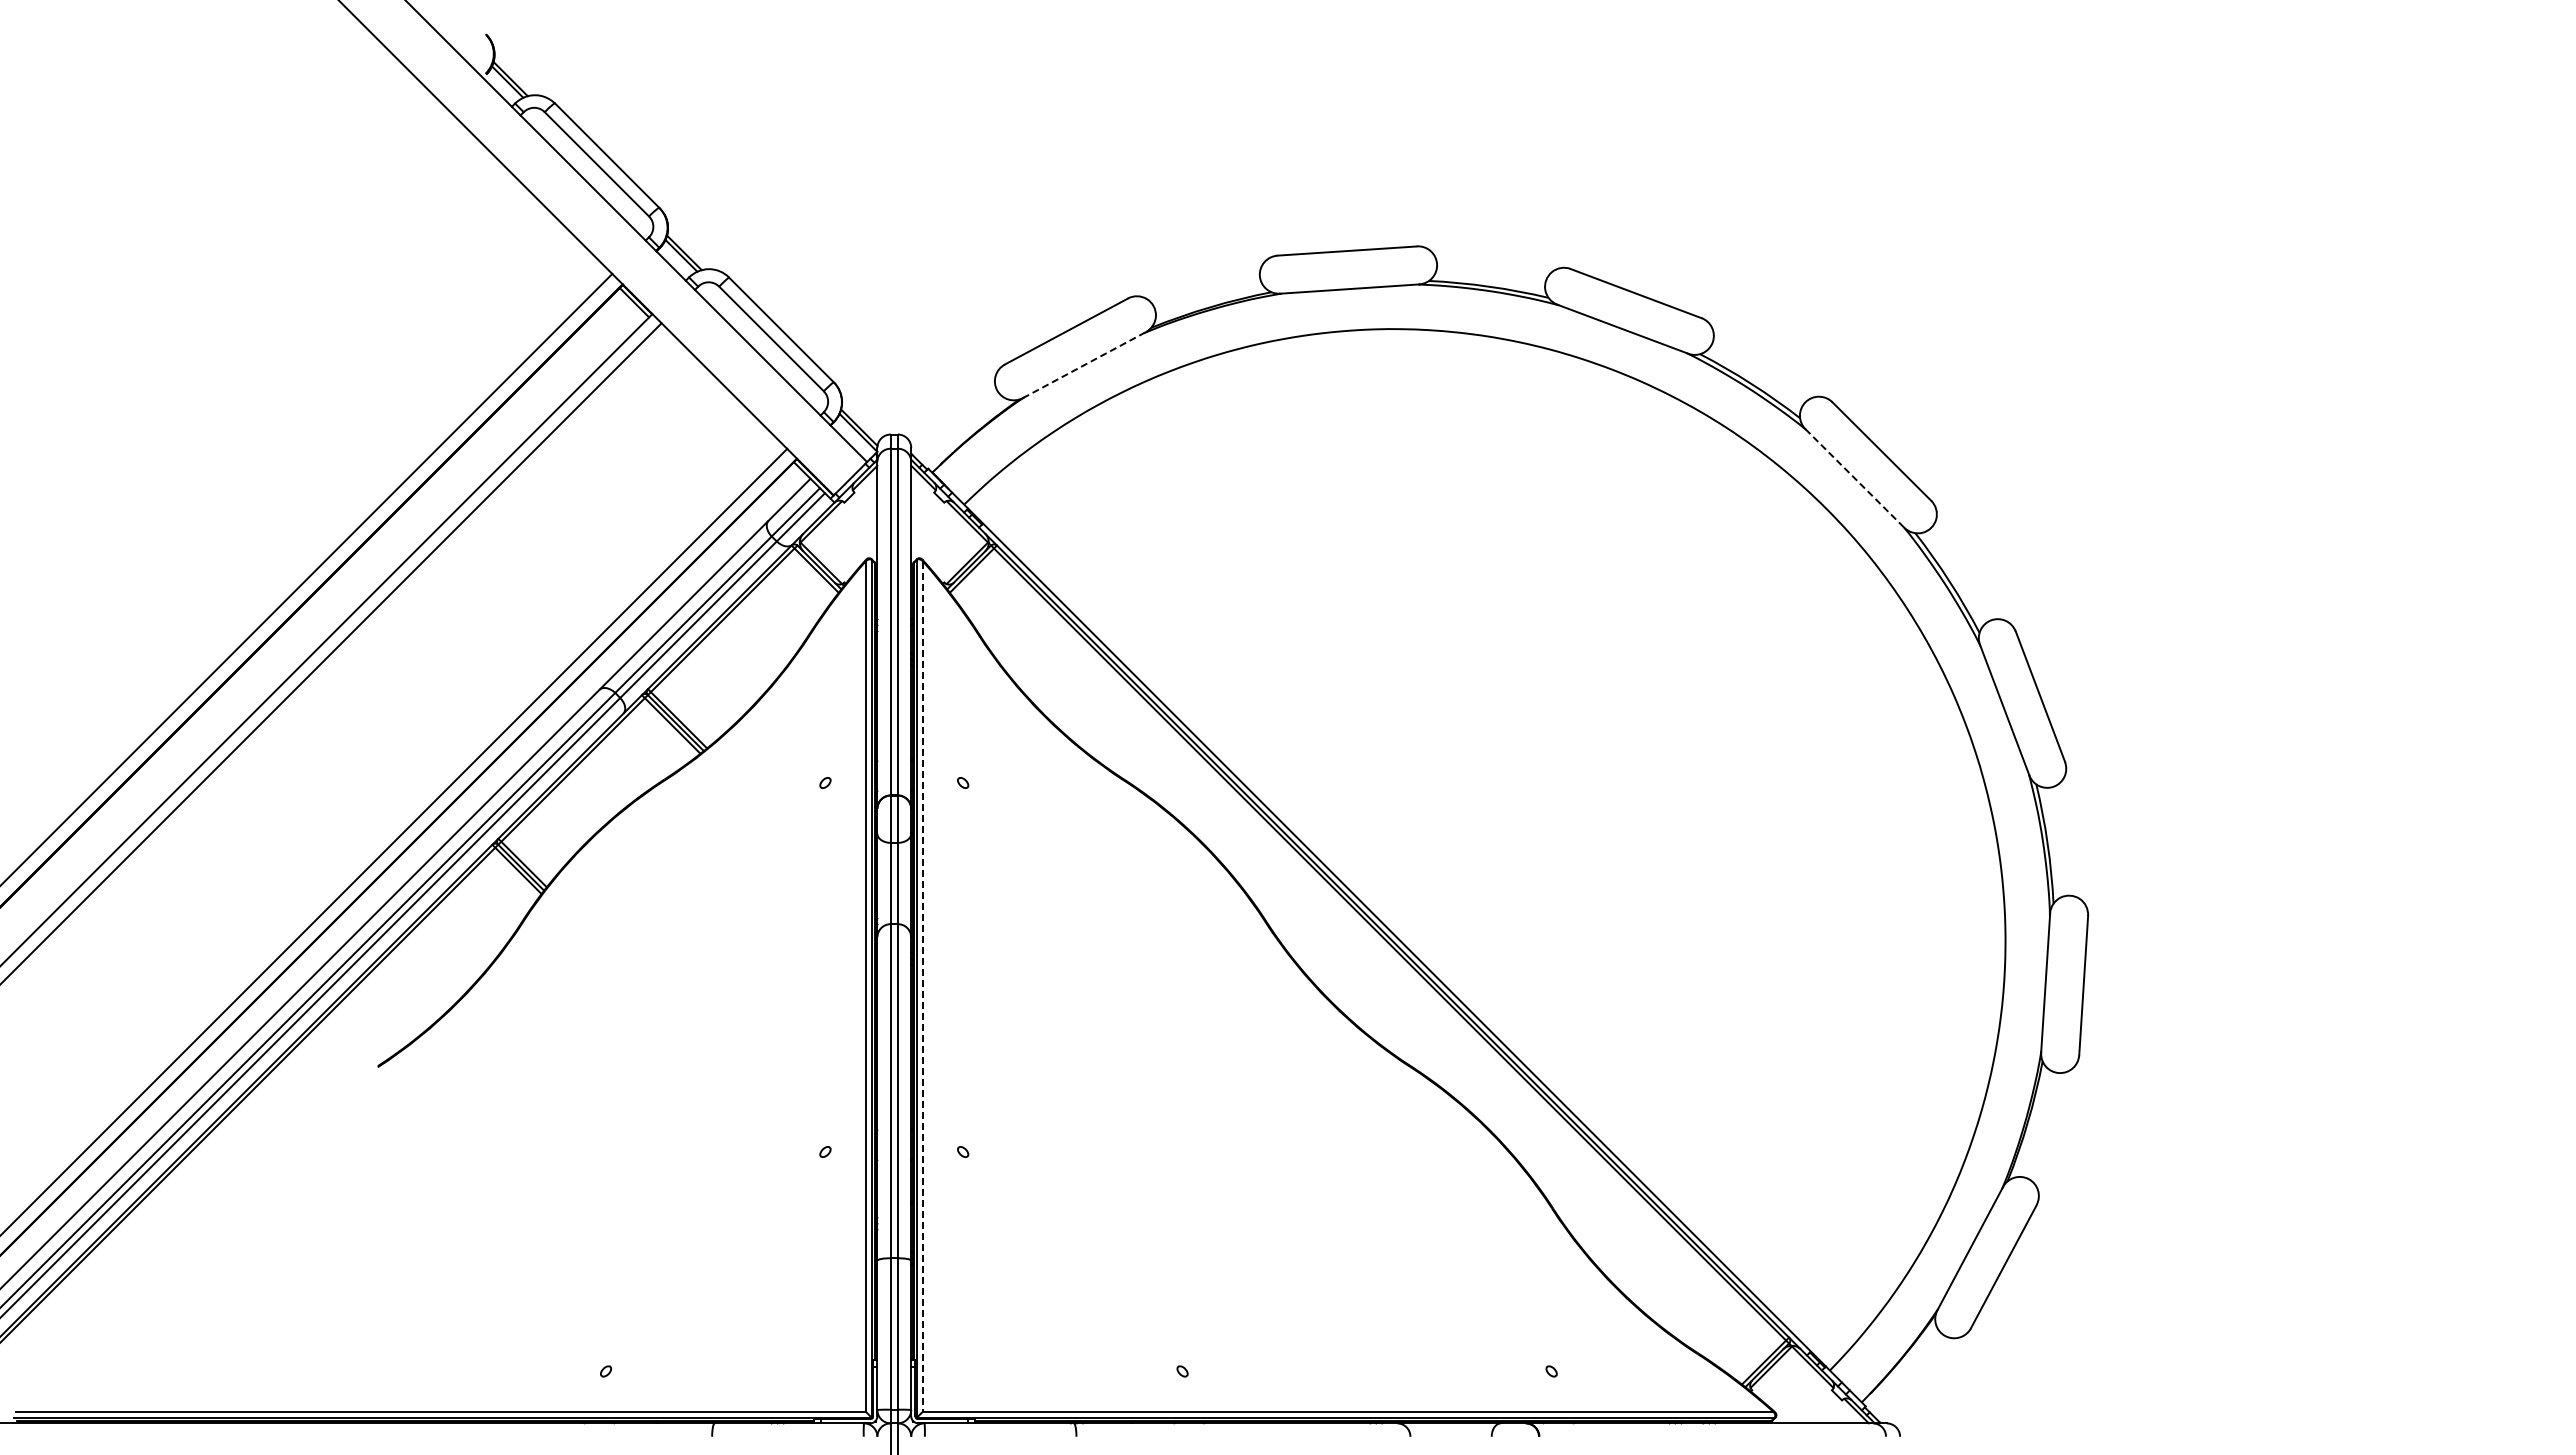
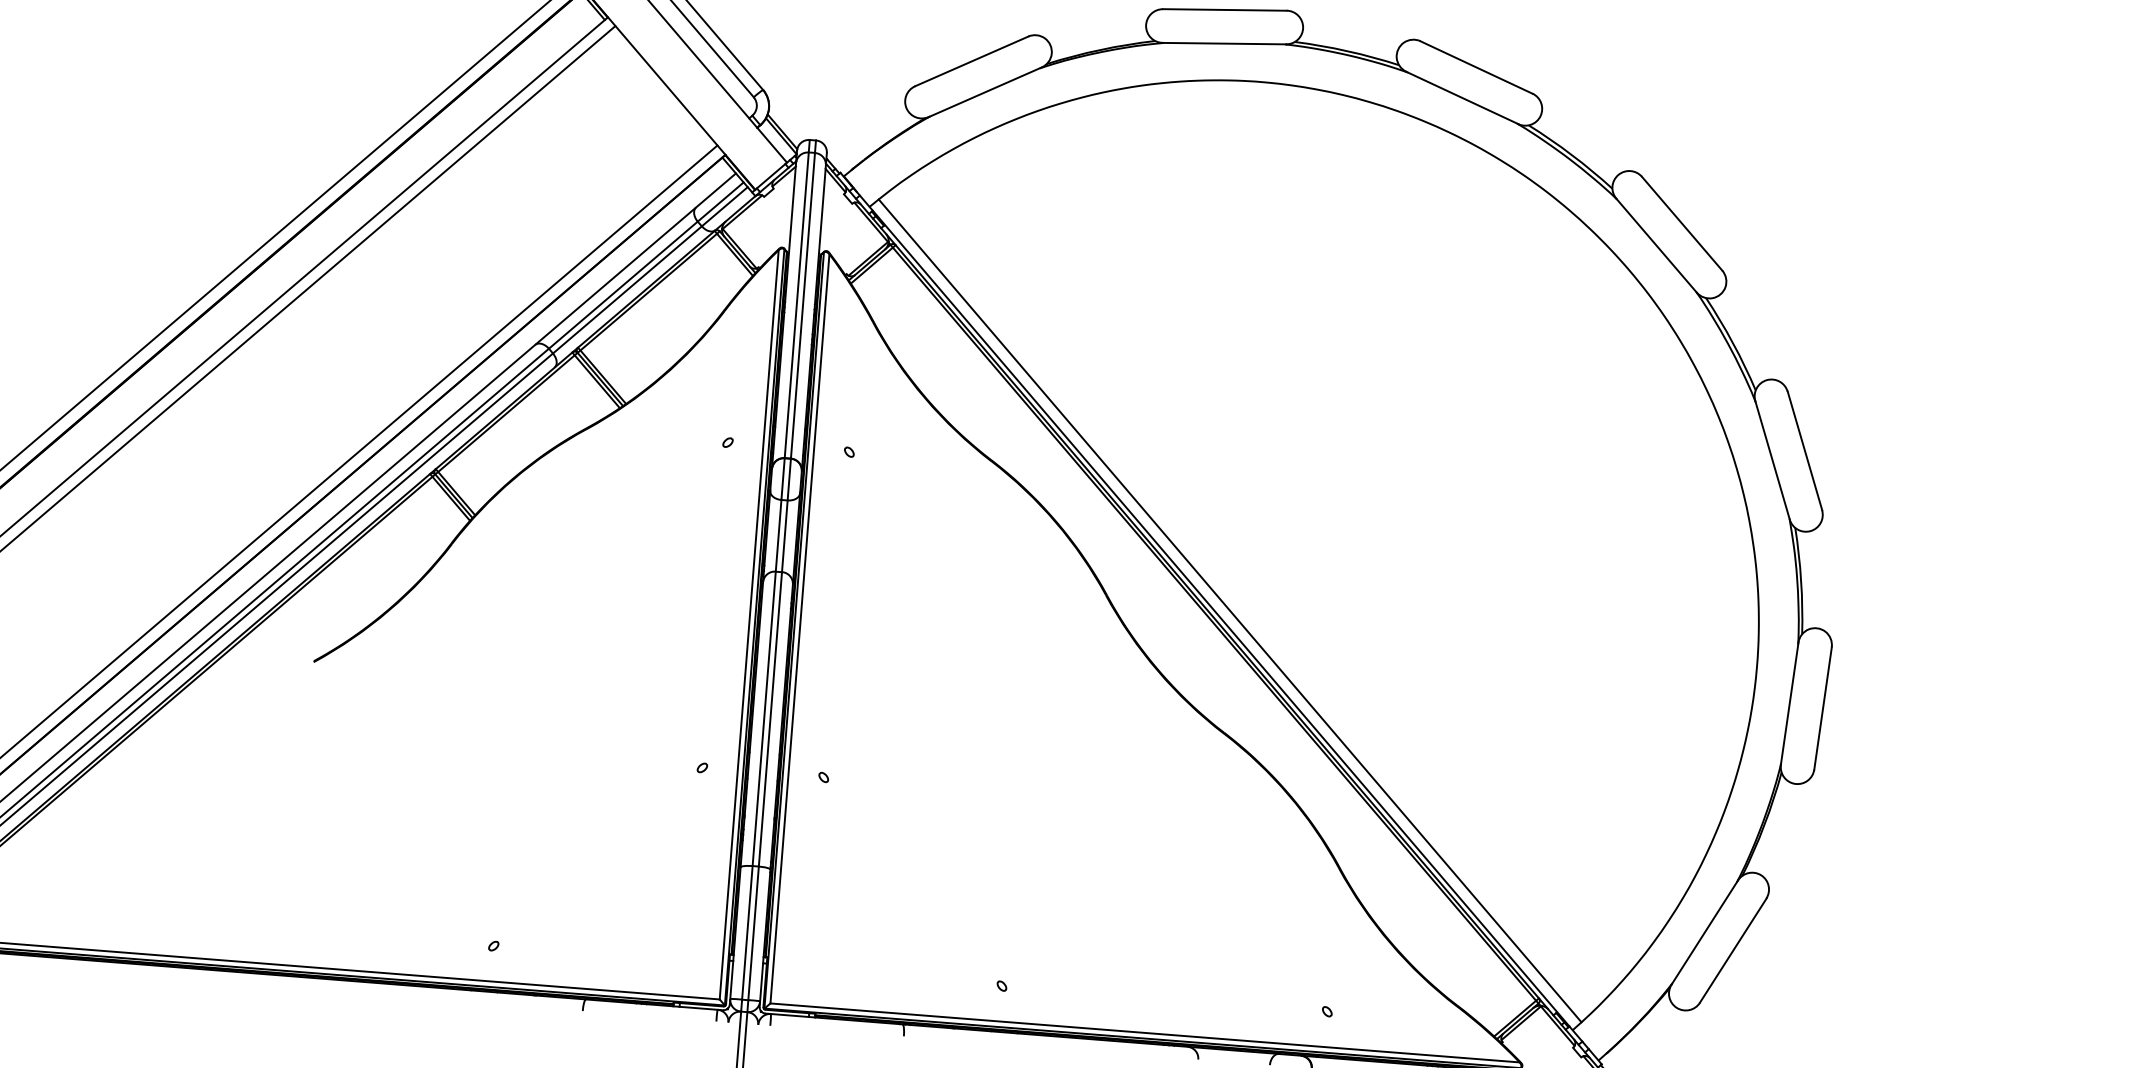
line: (1084, 365) -> (985, 92), dashed -> solid
line: (1854, 478) -> (1656, 245), dashed -> solid
line: (1406, 927) -> (1230, 610), added
line: (923, 986) -> (800, 628), dashed -> solid

